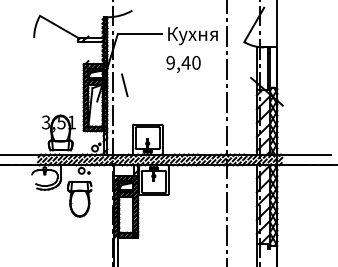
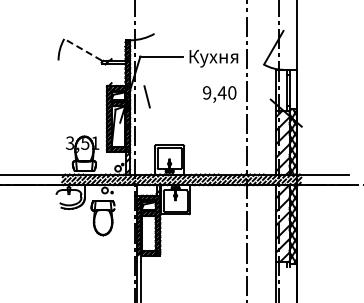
line: (58, 26) -> (82, 49), solid -> dashed
text: (183, 64) -> (219, 94), moved
line: (124, 84) -> (146, 96), moved

